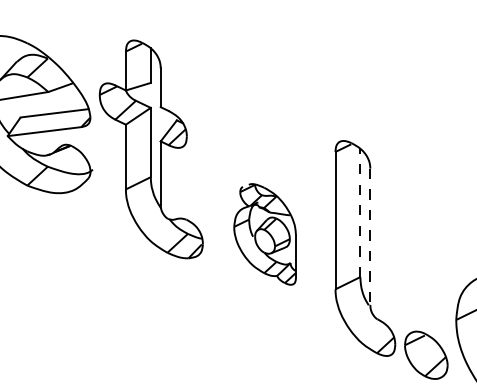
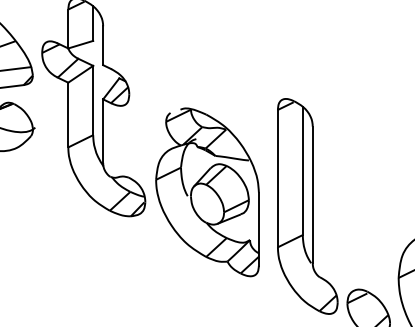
line: (360, 212) -> (302, 170), dashed -> solid
part: (264, 234) -> (206, 192), size x1.67
line: (370, 237) -> (312, 195), dashed -> solid

